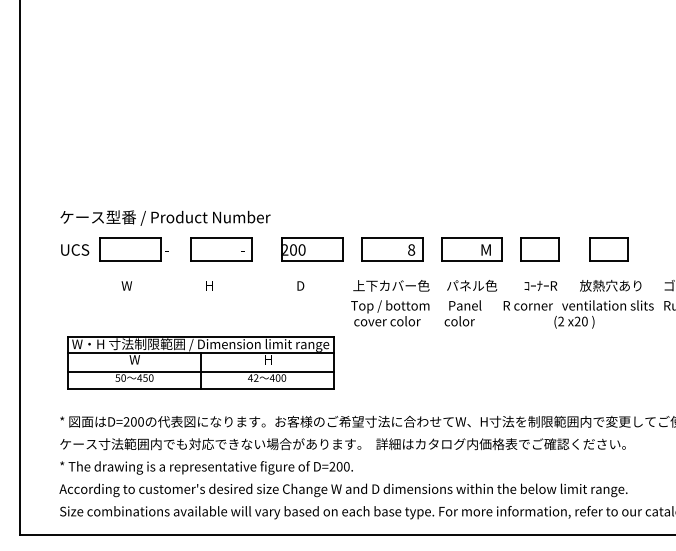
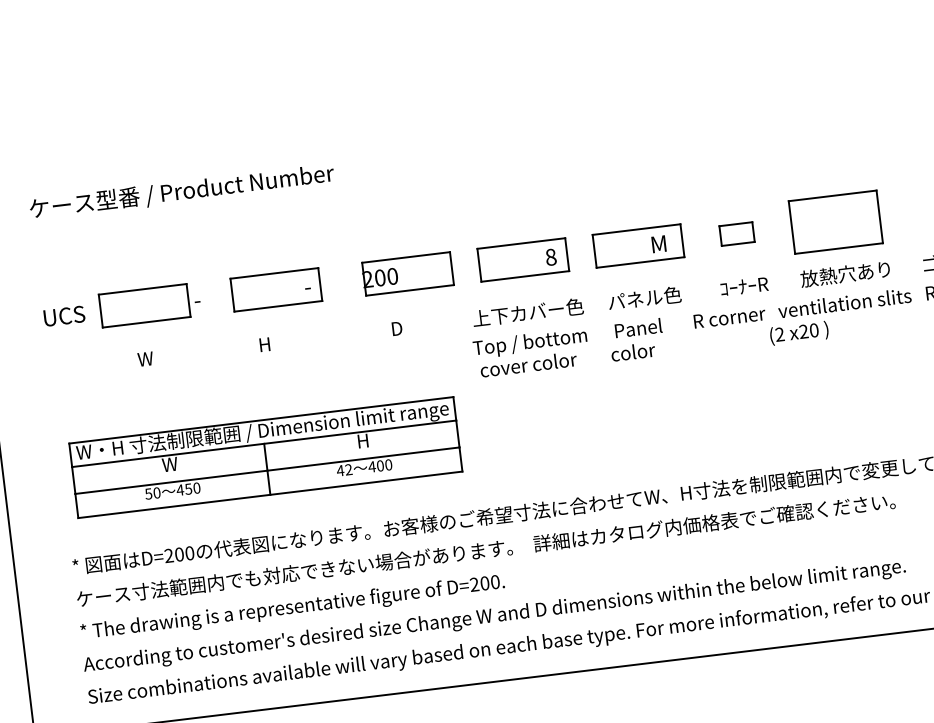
text: (165, 217) -> (181, 191), moved
part: (539, 249) -> (736, 234), size x0.6
part: (608, 249) -> (835, 222), size x1.6

